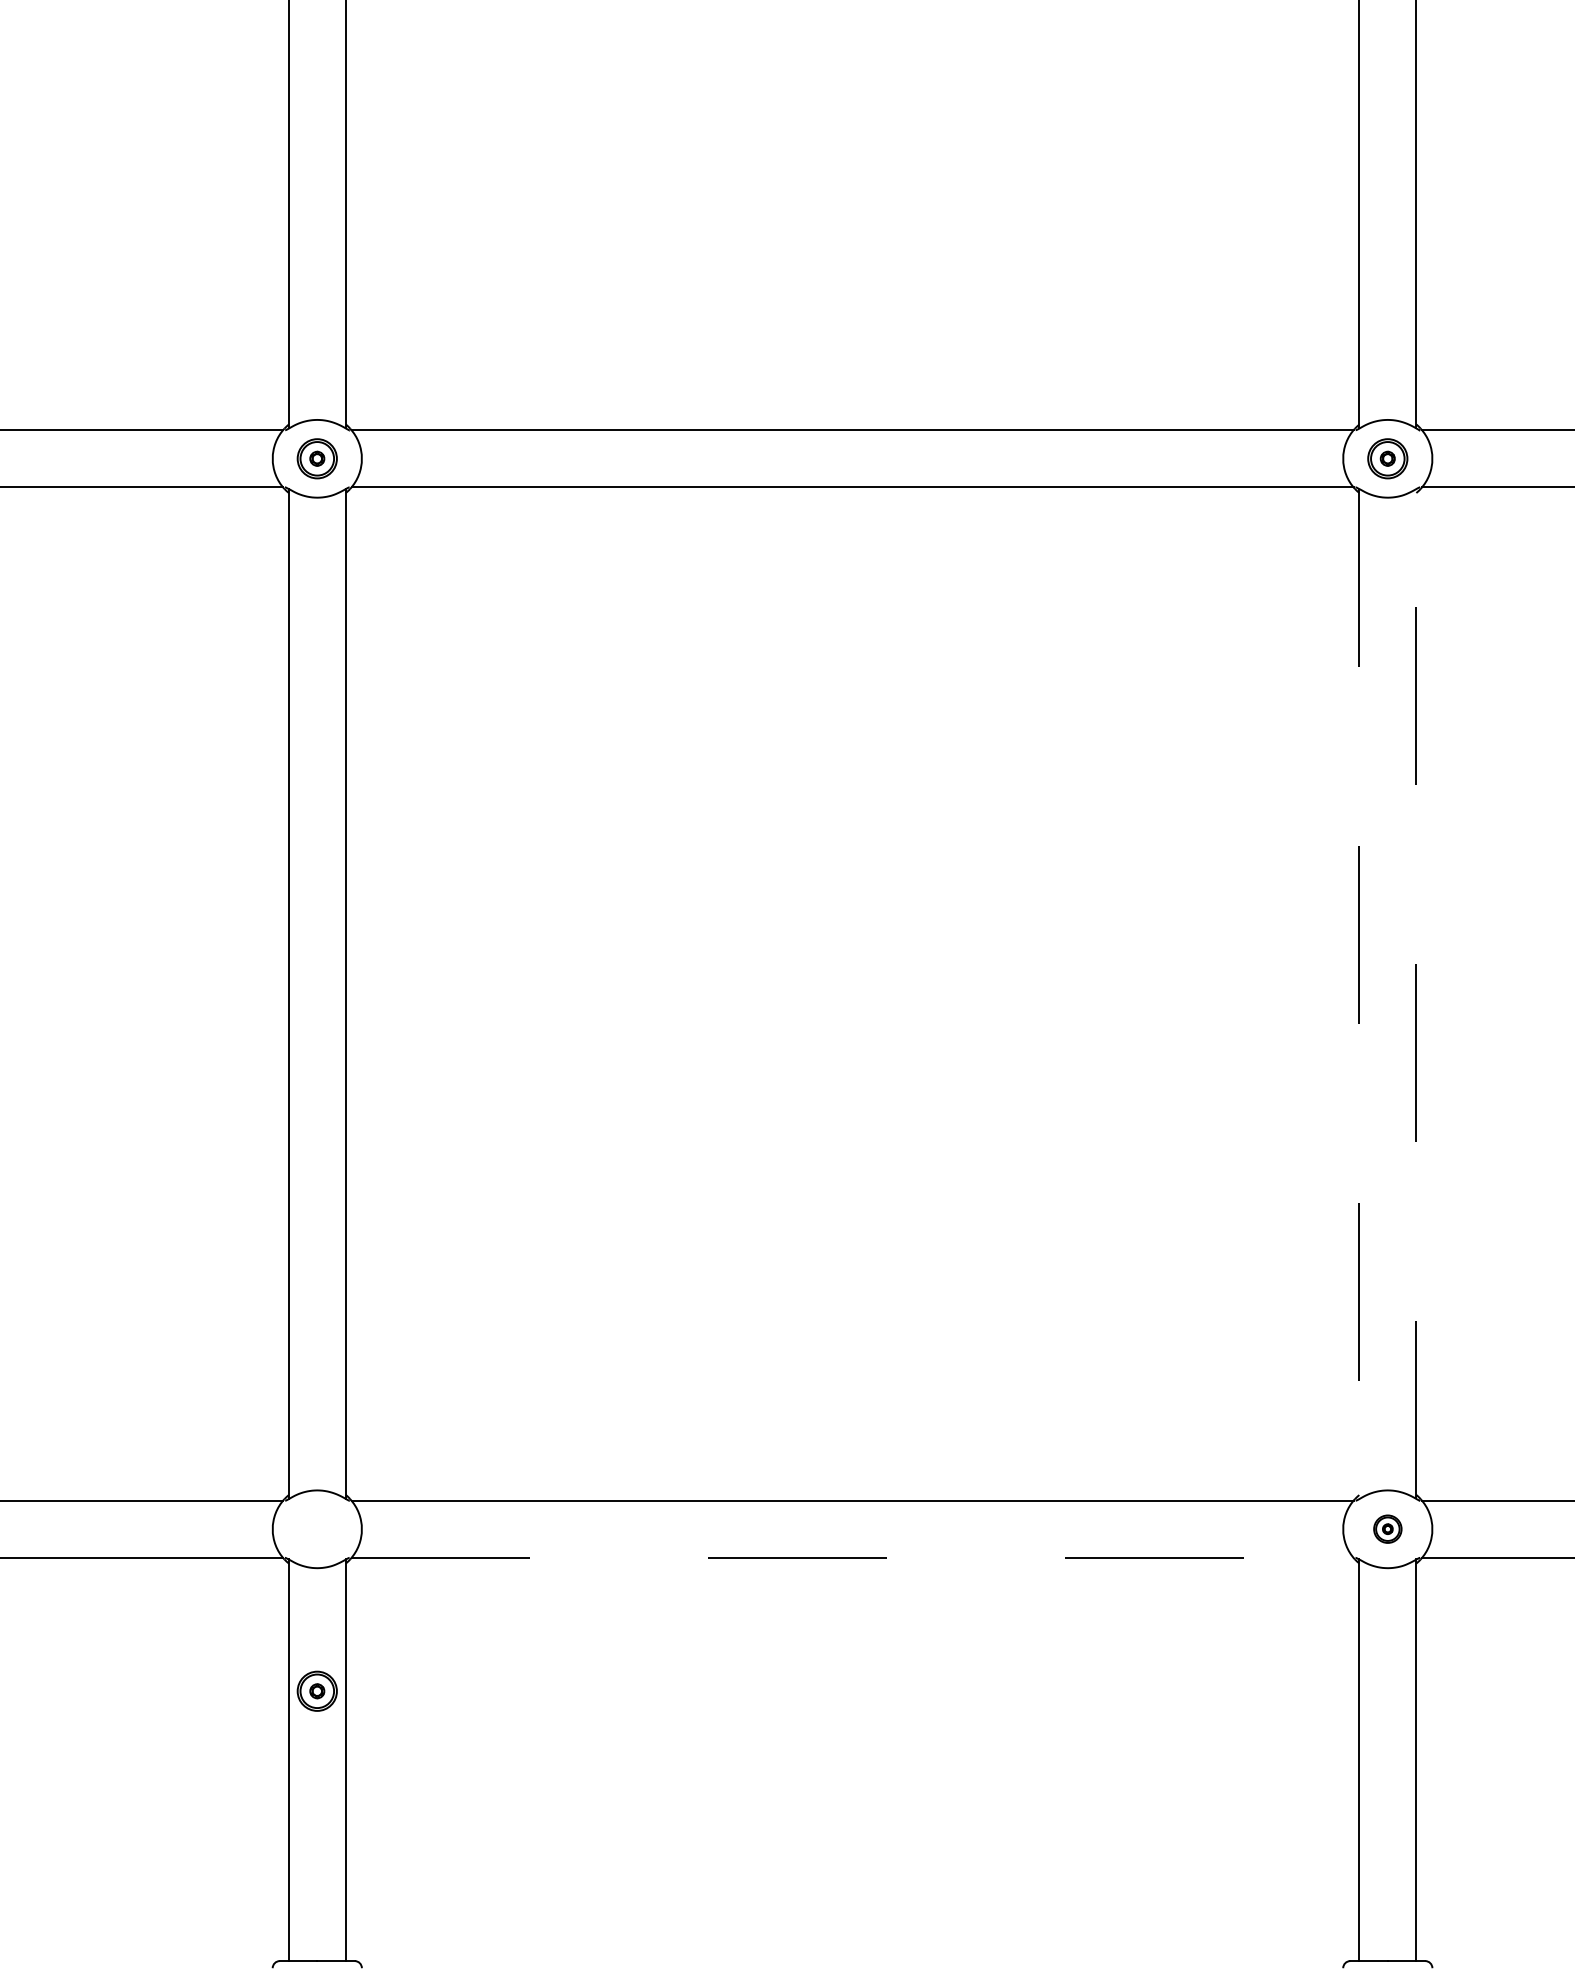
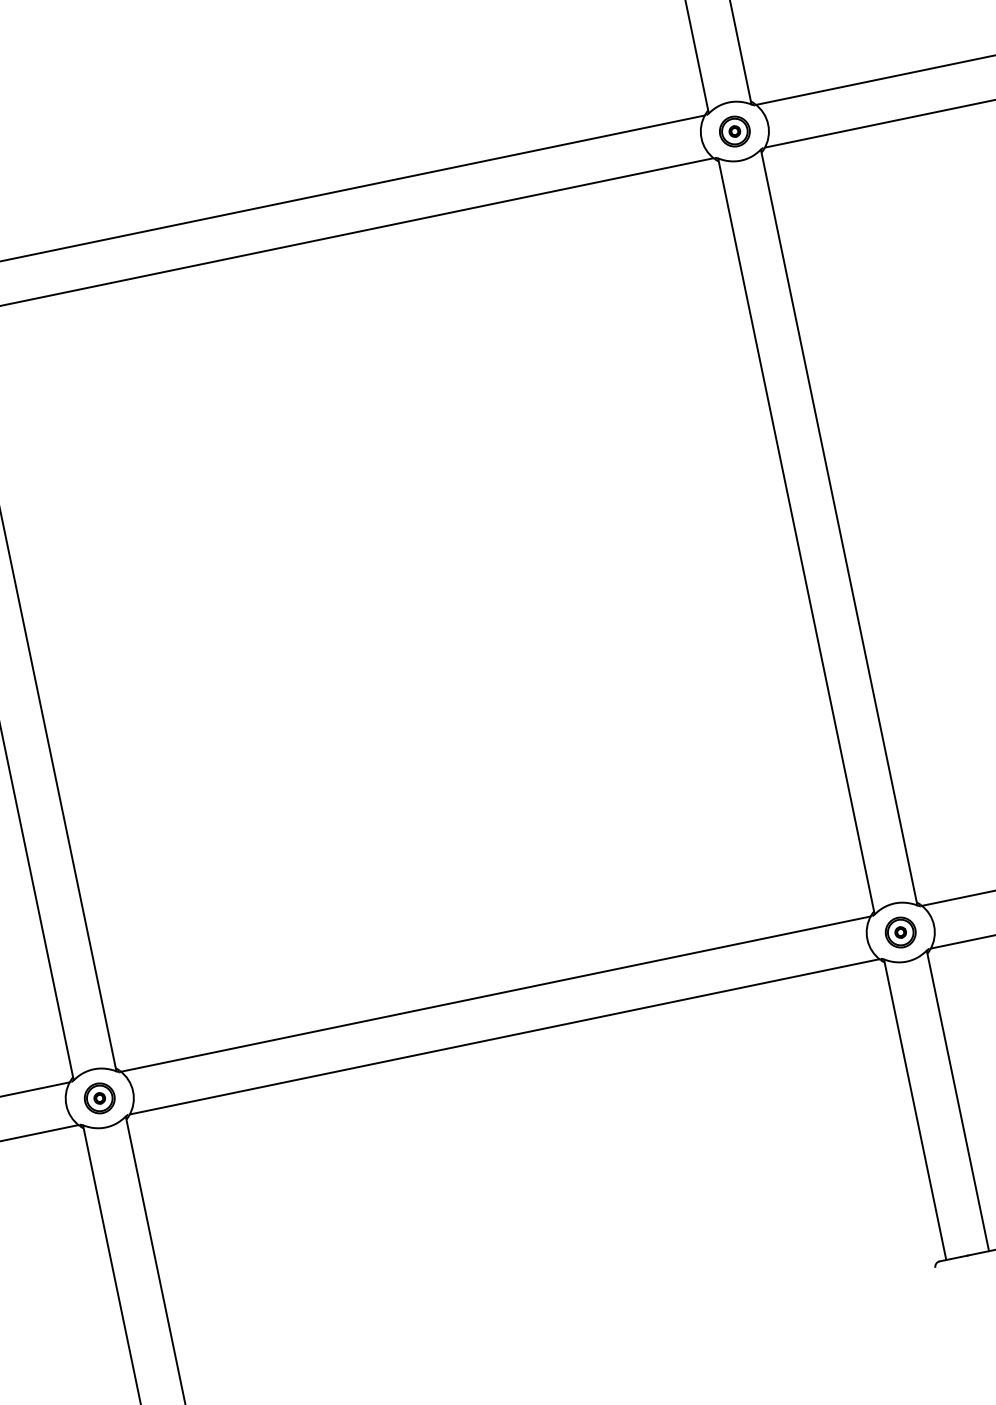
line: (1416, 993) -> (839, 527), dashed -> solid
line: (1359, 994) -> (796, 536), dashed -> solid
part: (1387, 1528) -> (900, 931), size x1.43
line: (852, 1557) -> (504, 1036), dashed -> solid
part: (316, 1690) -> (99, 1097), moved

